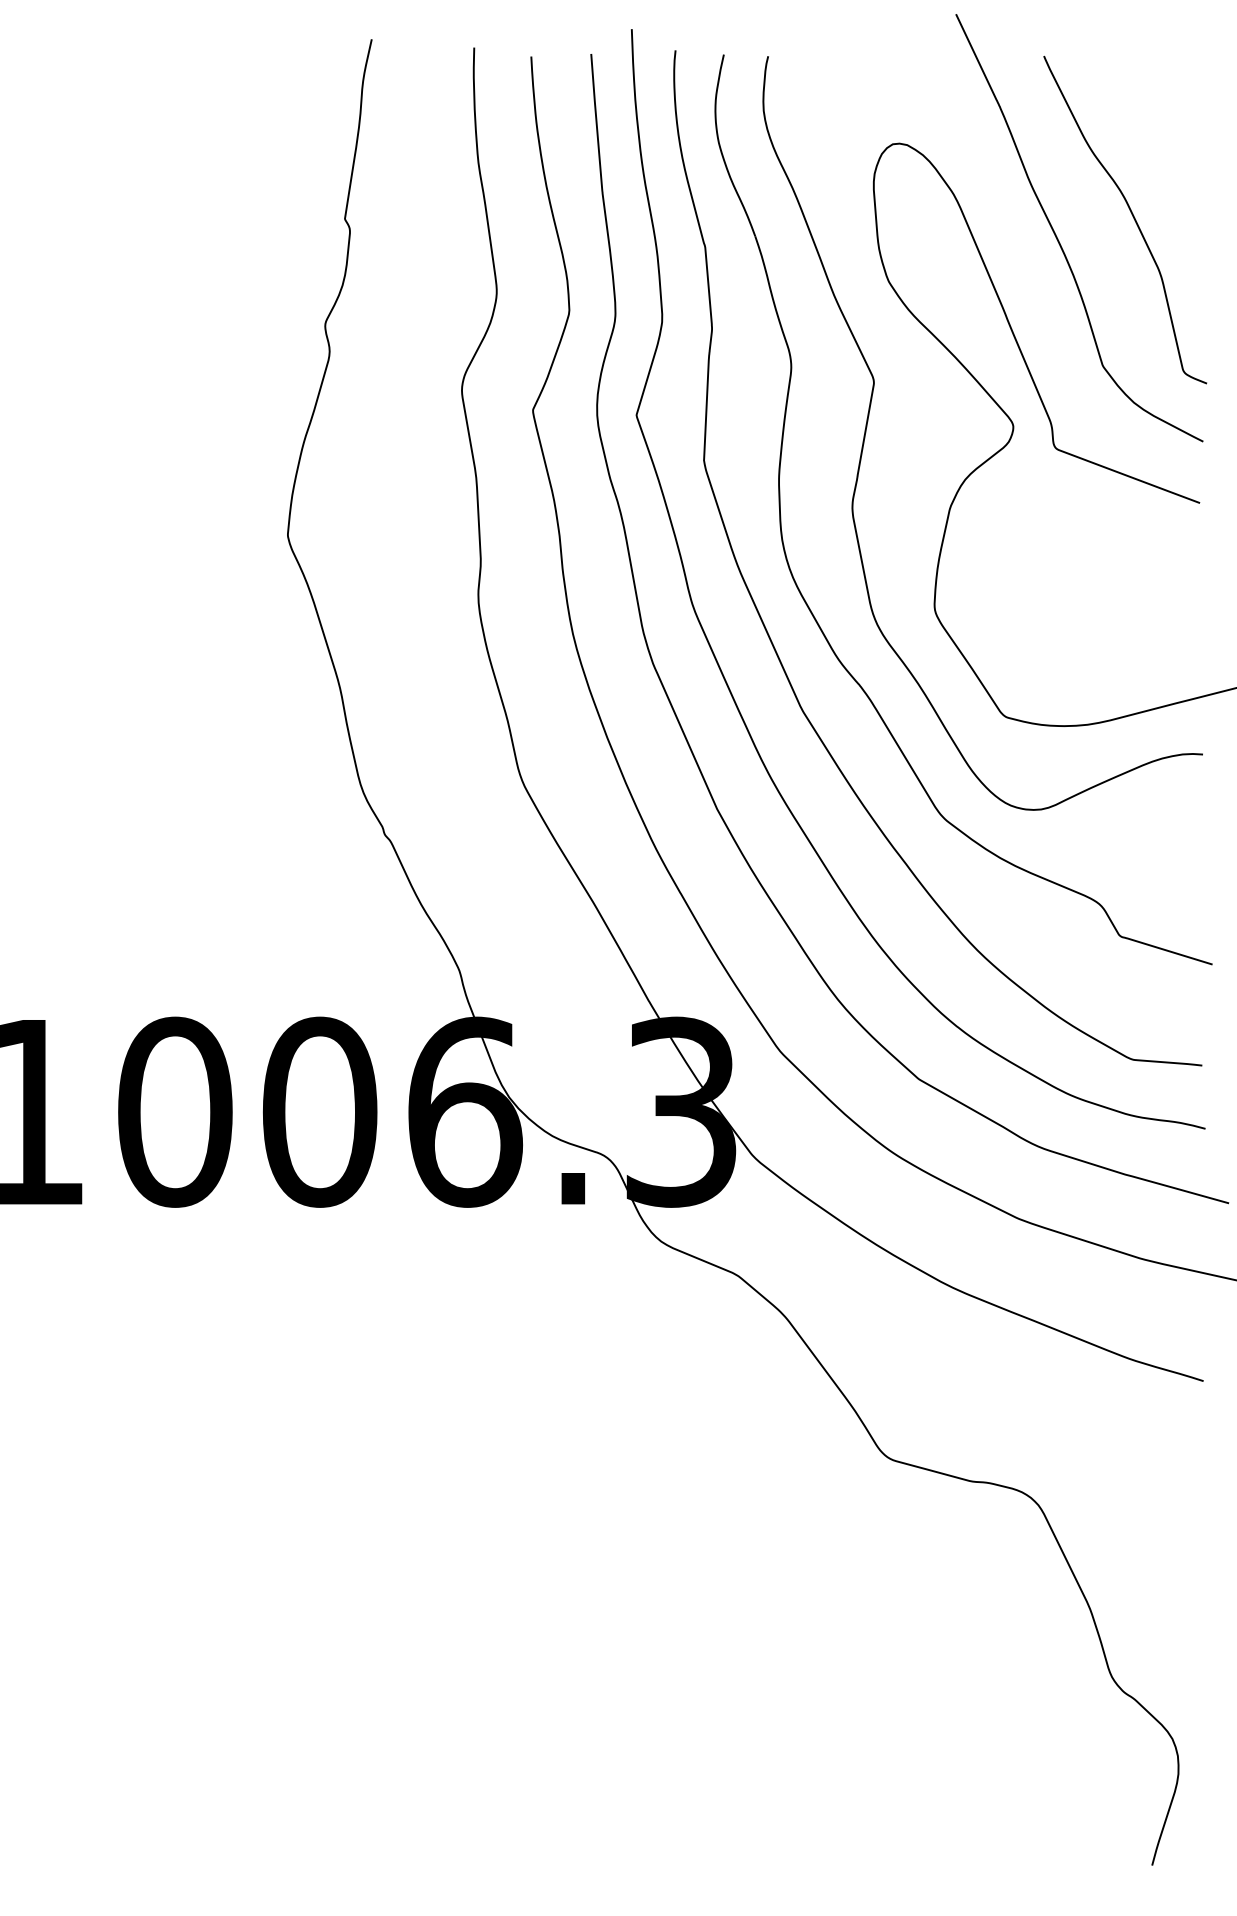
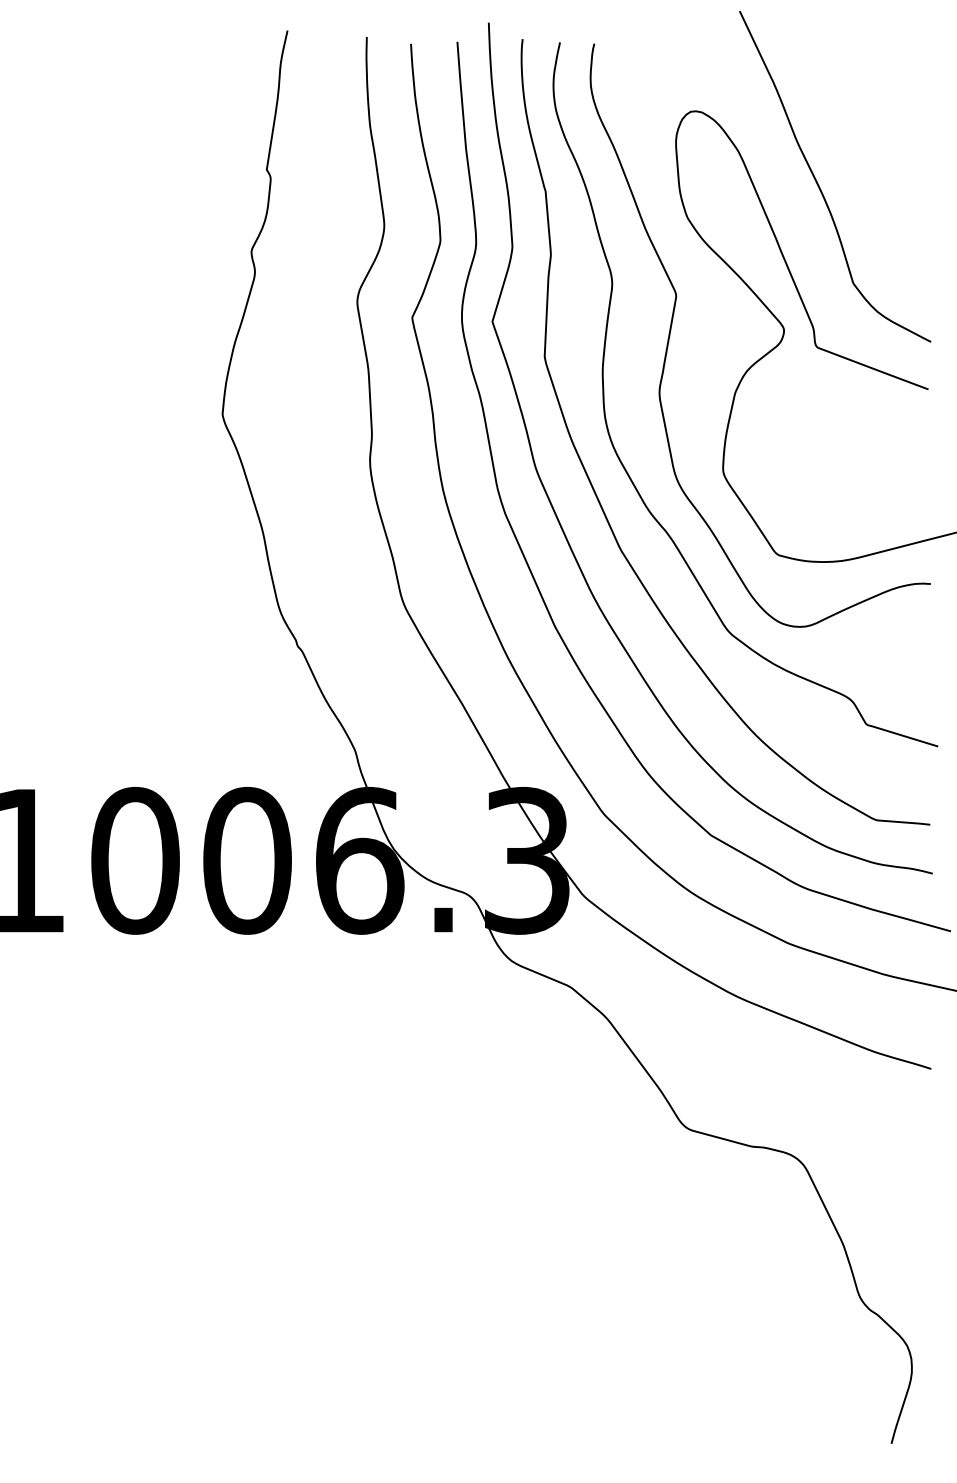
curve: (1132, 217) -> (876, 168), removed

